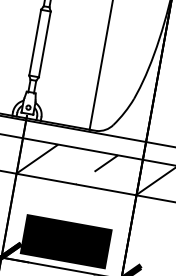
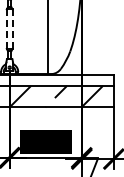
line: (34, 43) -> (6, 29), solid -> dashed
line: (44, 44) -> (12, 29), solid -> dashed

